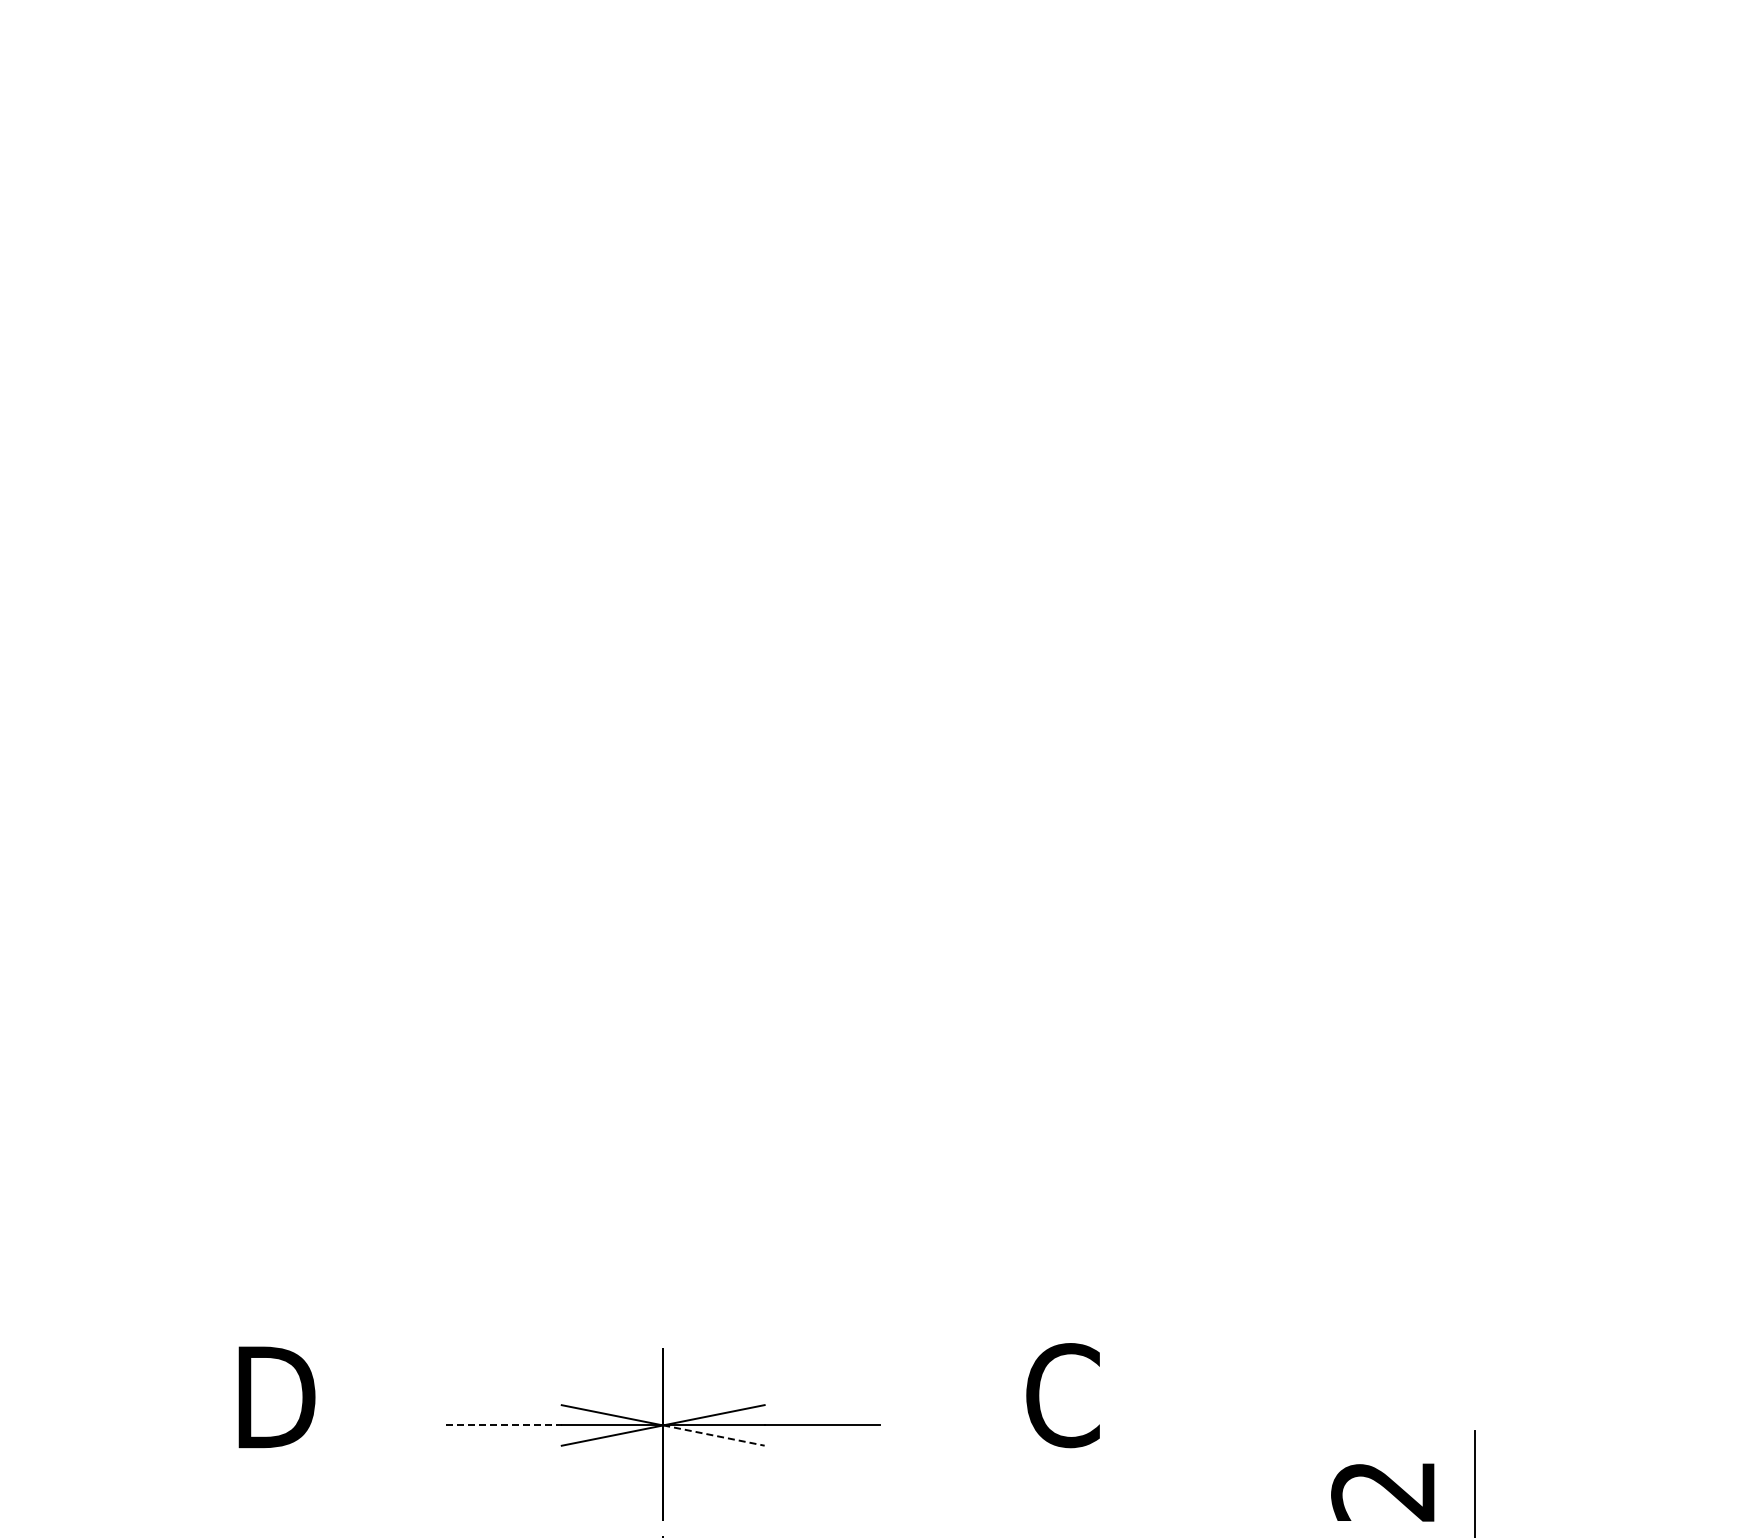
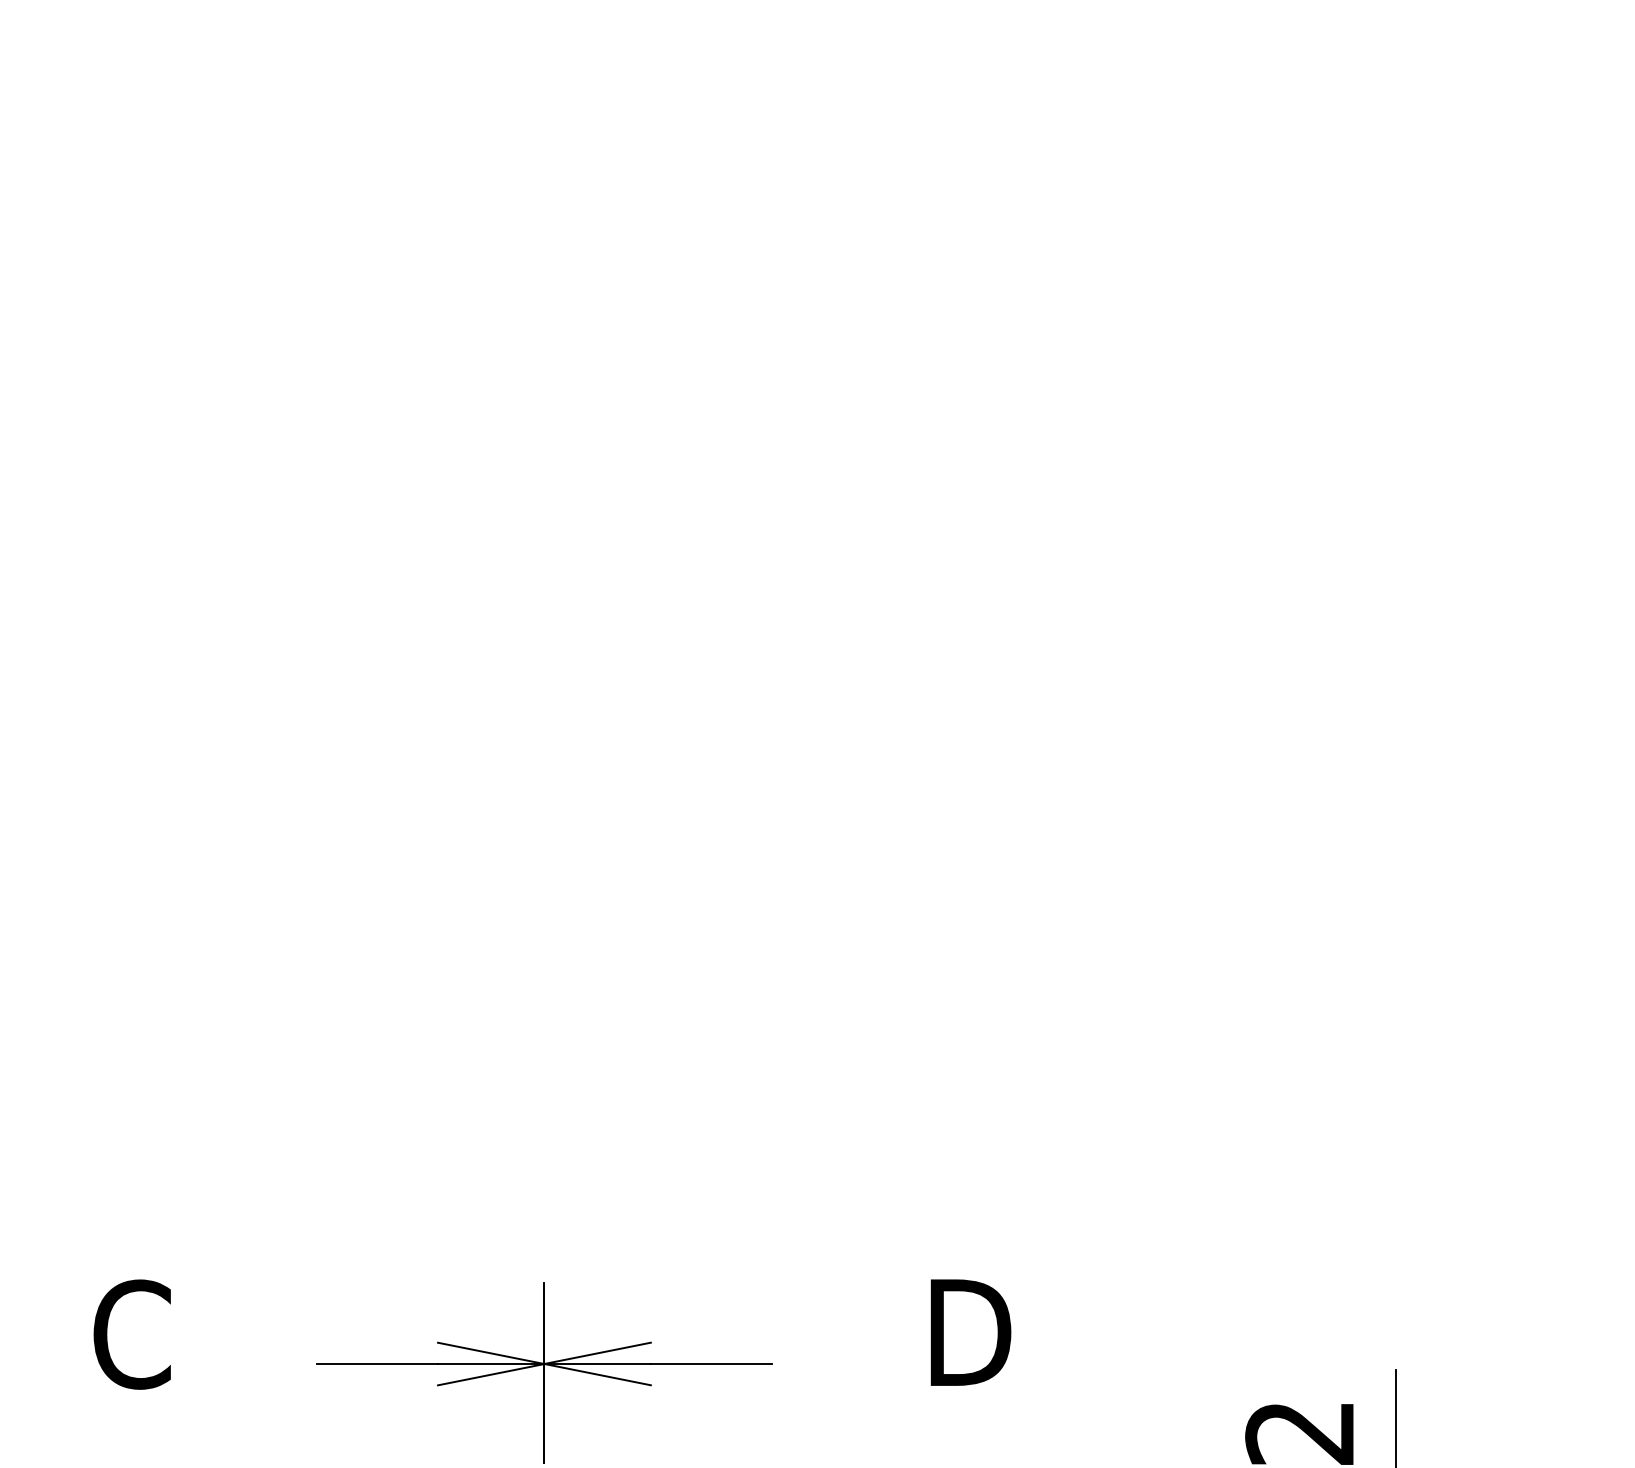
text: (1067, 1395) -> (968, 1332), C -> D
text: (274, 1396) -> (136, 1333), D -> C
line: (504, 1425) -> (377, 1364), dashed -> solid
line: (713, 1435) -> (597, 1374), dashed -> solid

